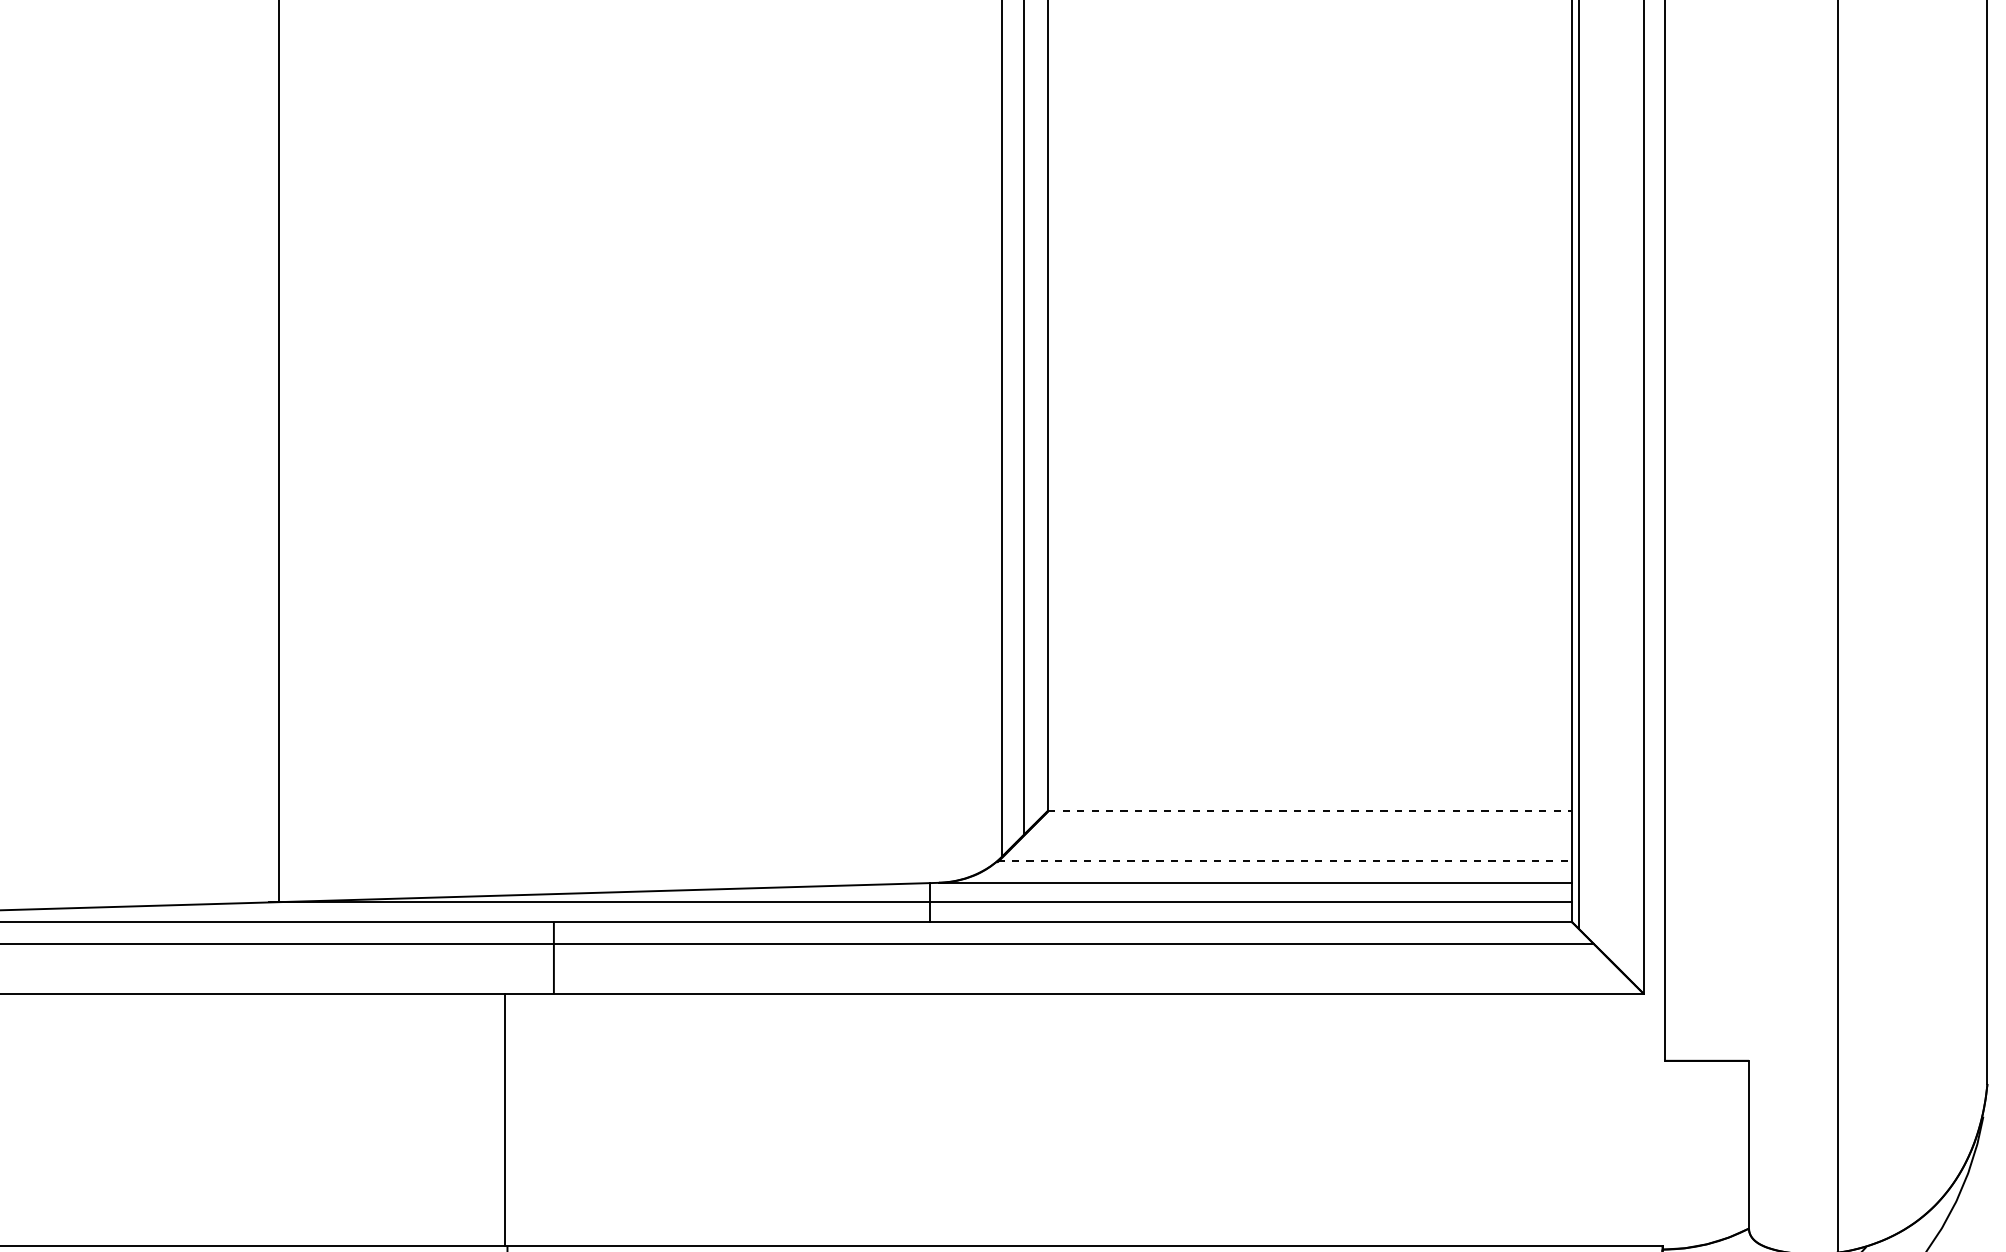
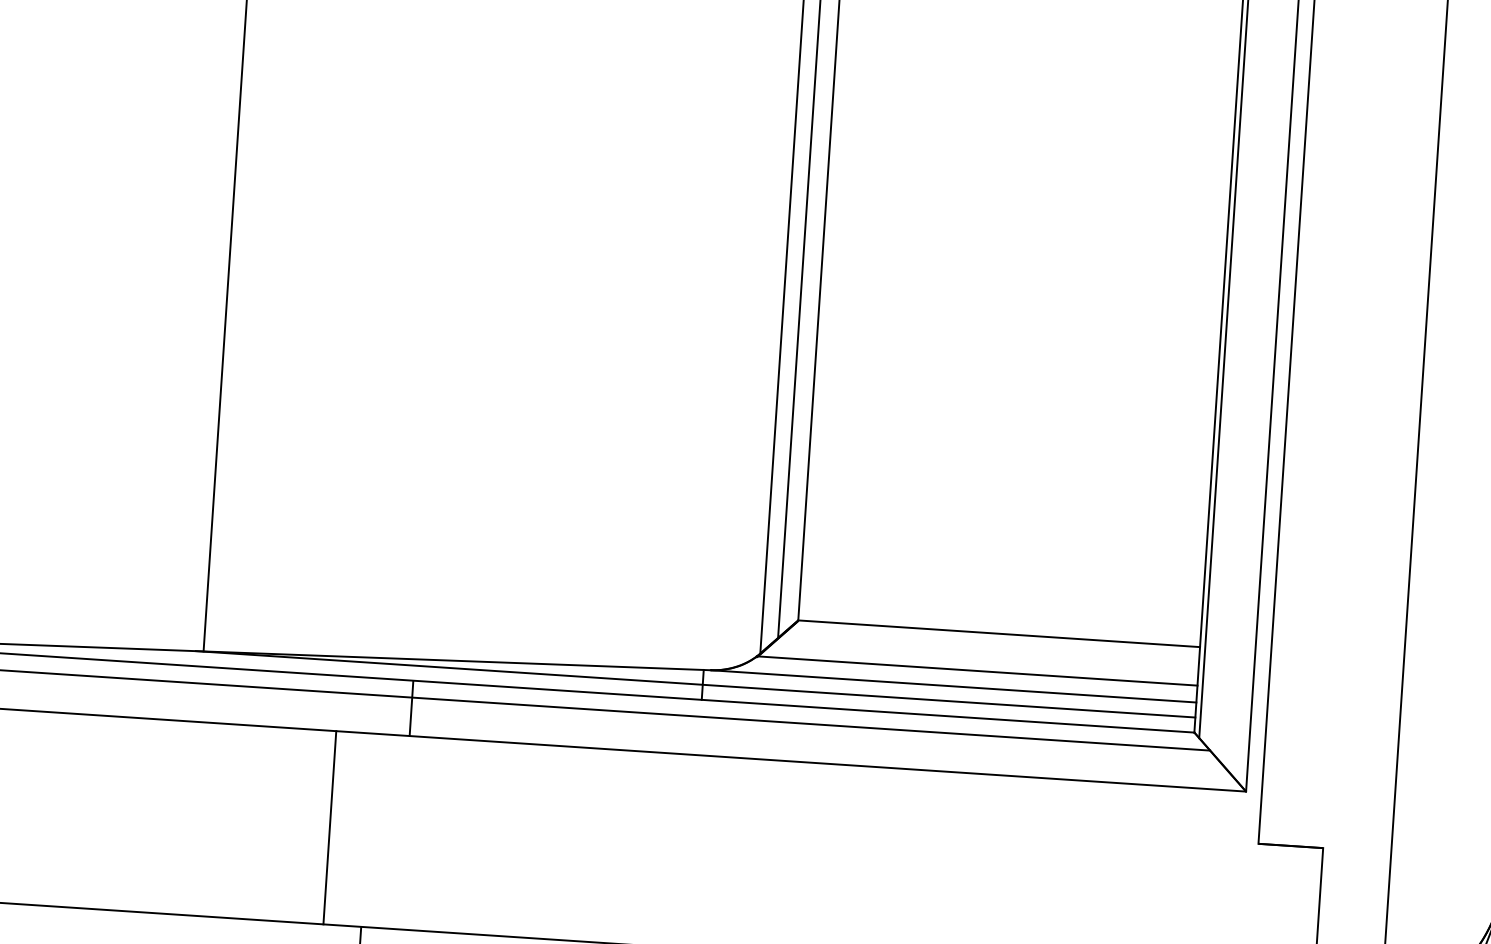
line: (1310, 810) -> (999, 633), dashed -> solid
line: (1285, 860) -> (977, 670), dashed -> solid
line: (505, 1120) -> (330, 828), moved

